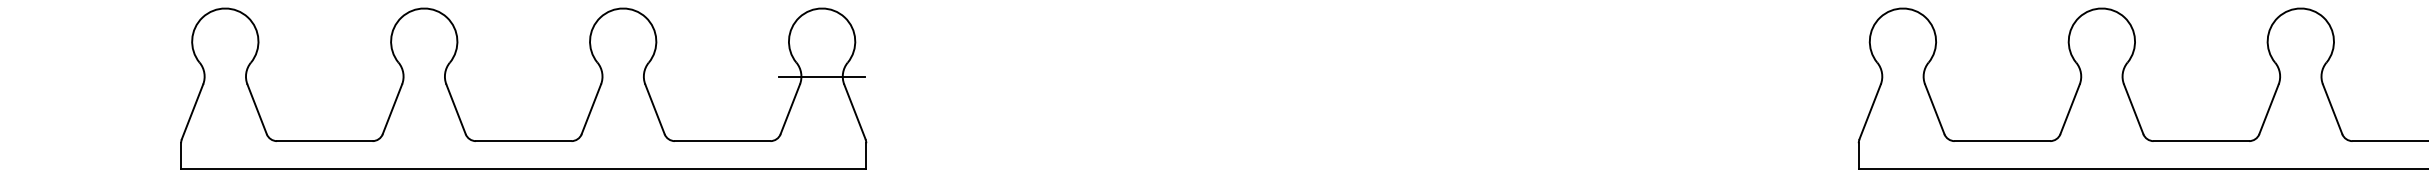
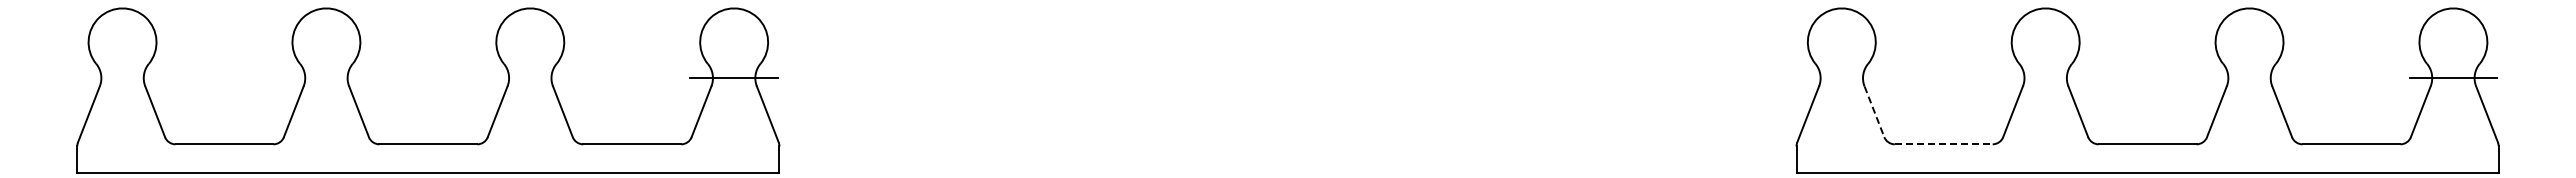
line: (1934, 110) -> (1874, 112), solid -> dashed
line: (2002, 141) -> (1943, 144), solid -> dashed

